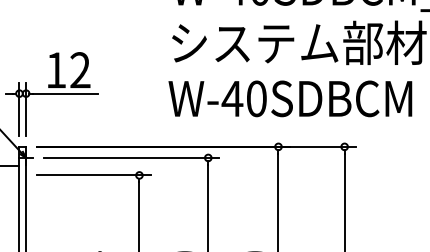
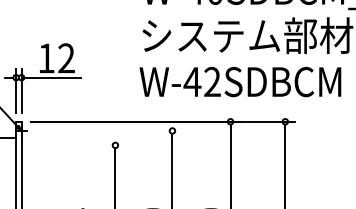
text: (256, 98) -> (212, 81), W-40SDBCM -> W-42SDBCM
line: (131, 157) -> (108, 130), removed
line: (93, 175) -> (77, 145), removed

